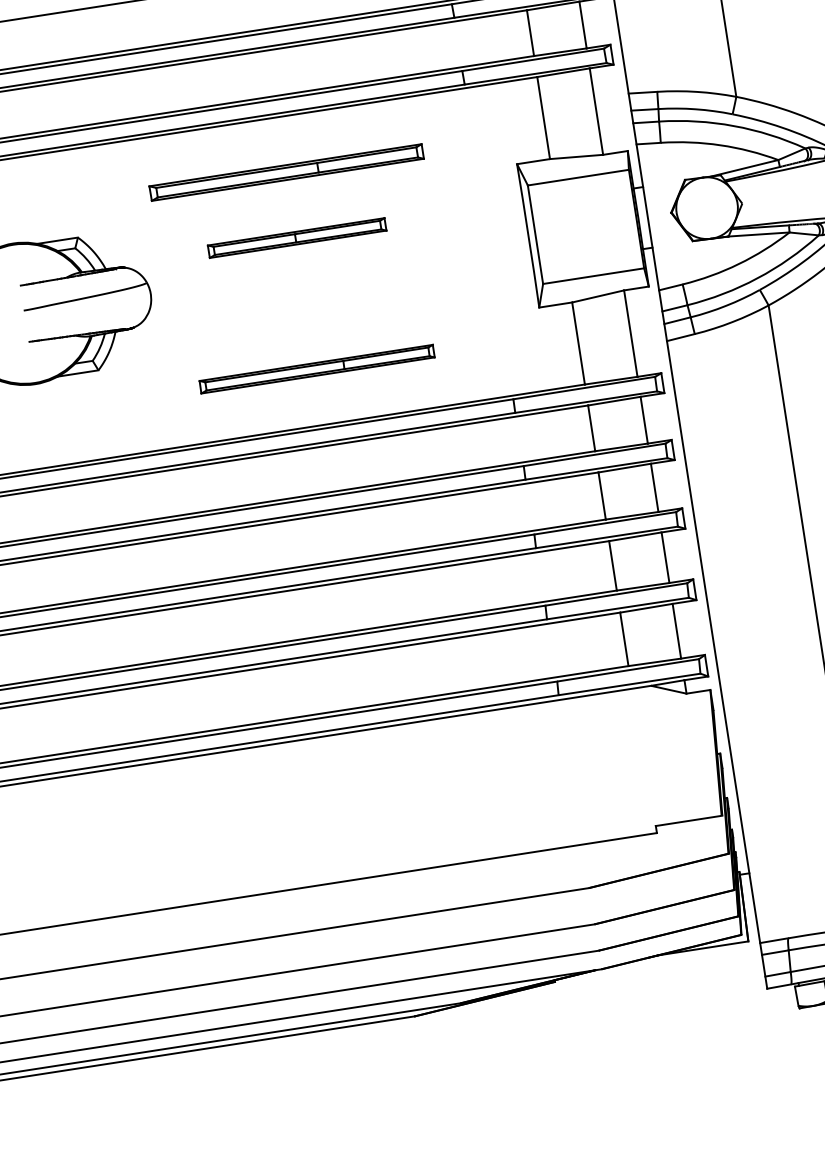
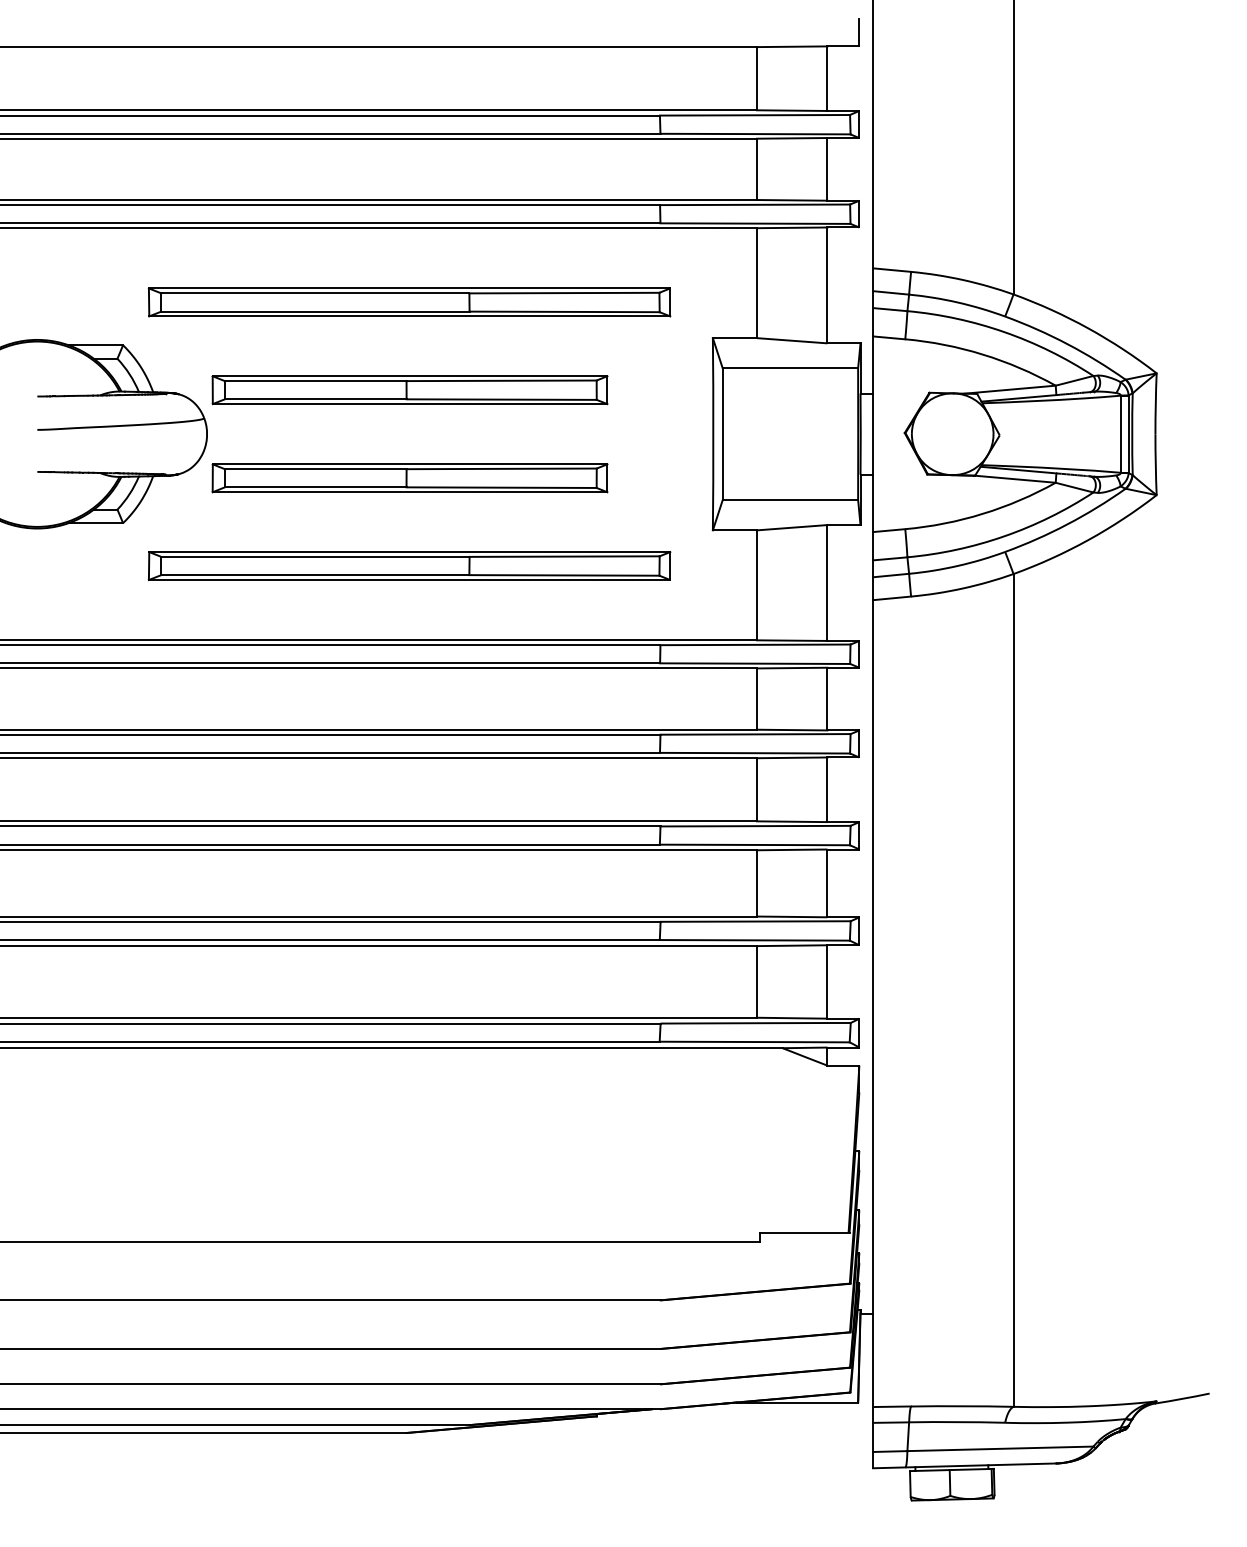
part: (286, 172) -> (409, 302), size x1.43
part: (296, 238) -> (409, 390), size x1.67
part: (306, 303) -> (409, 478), added
part: (317, 368) -> (409, 565), size x1.67

